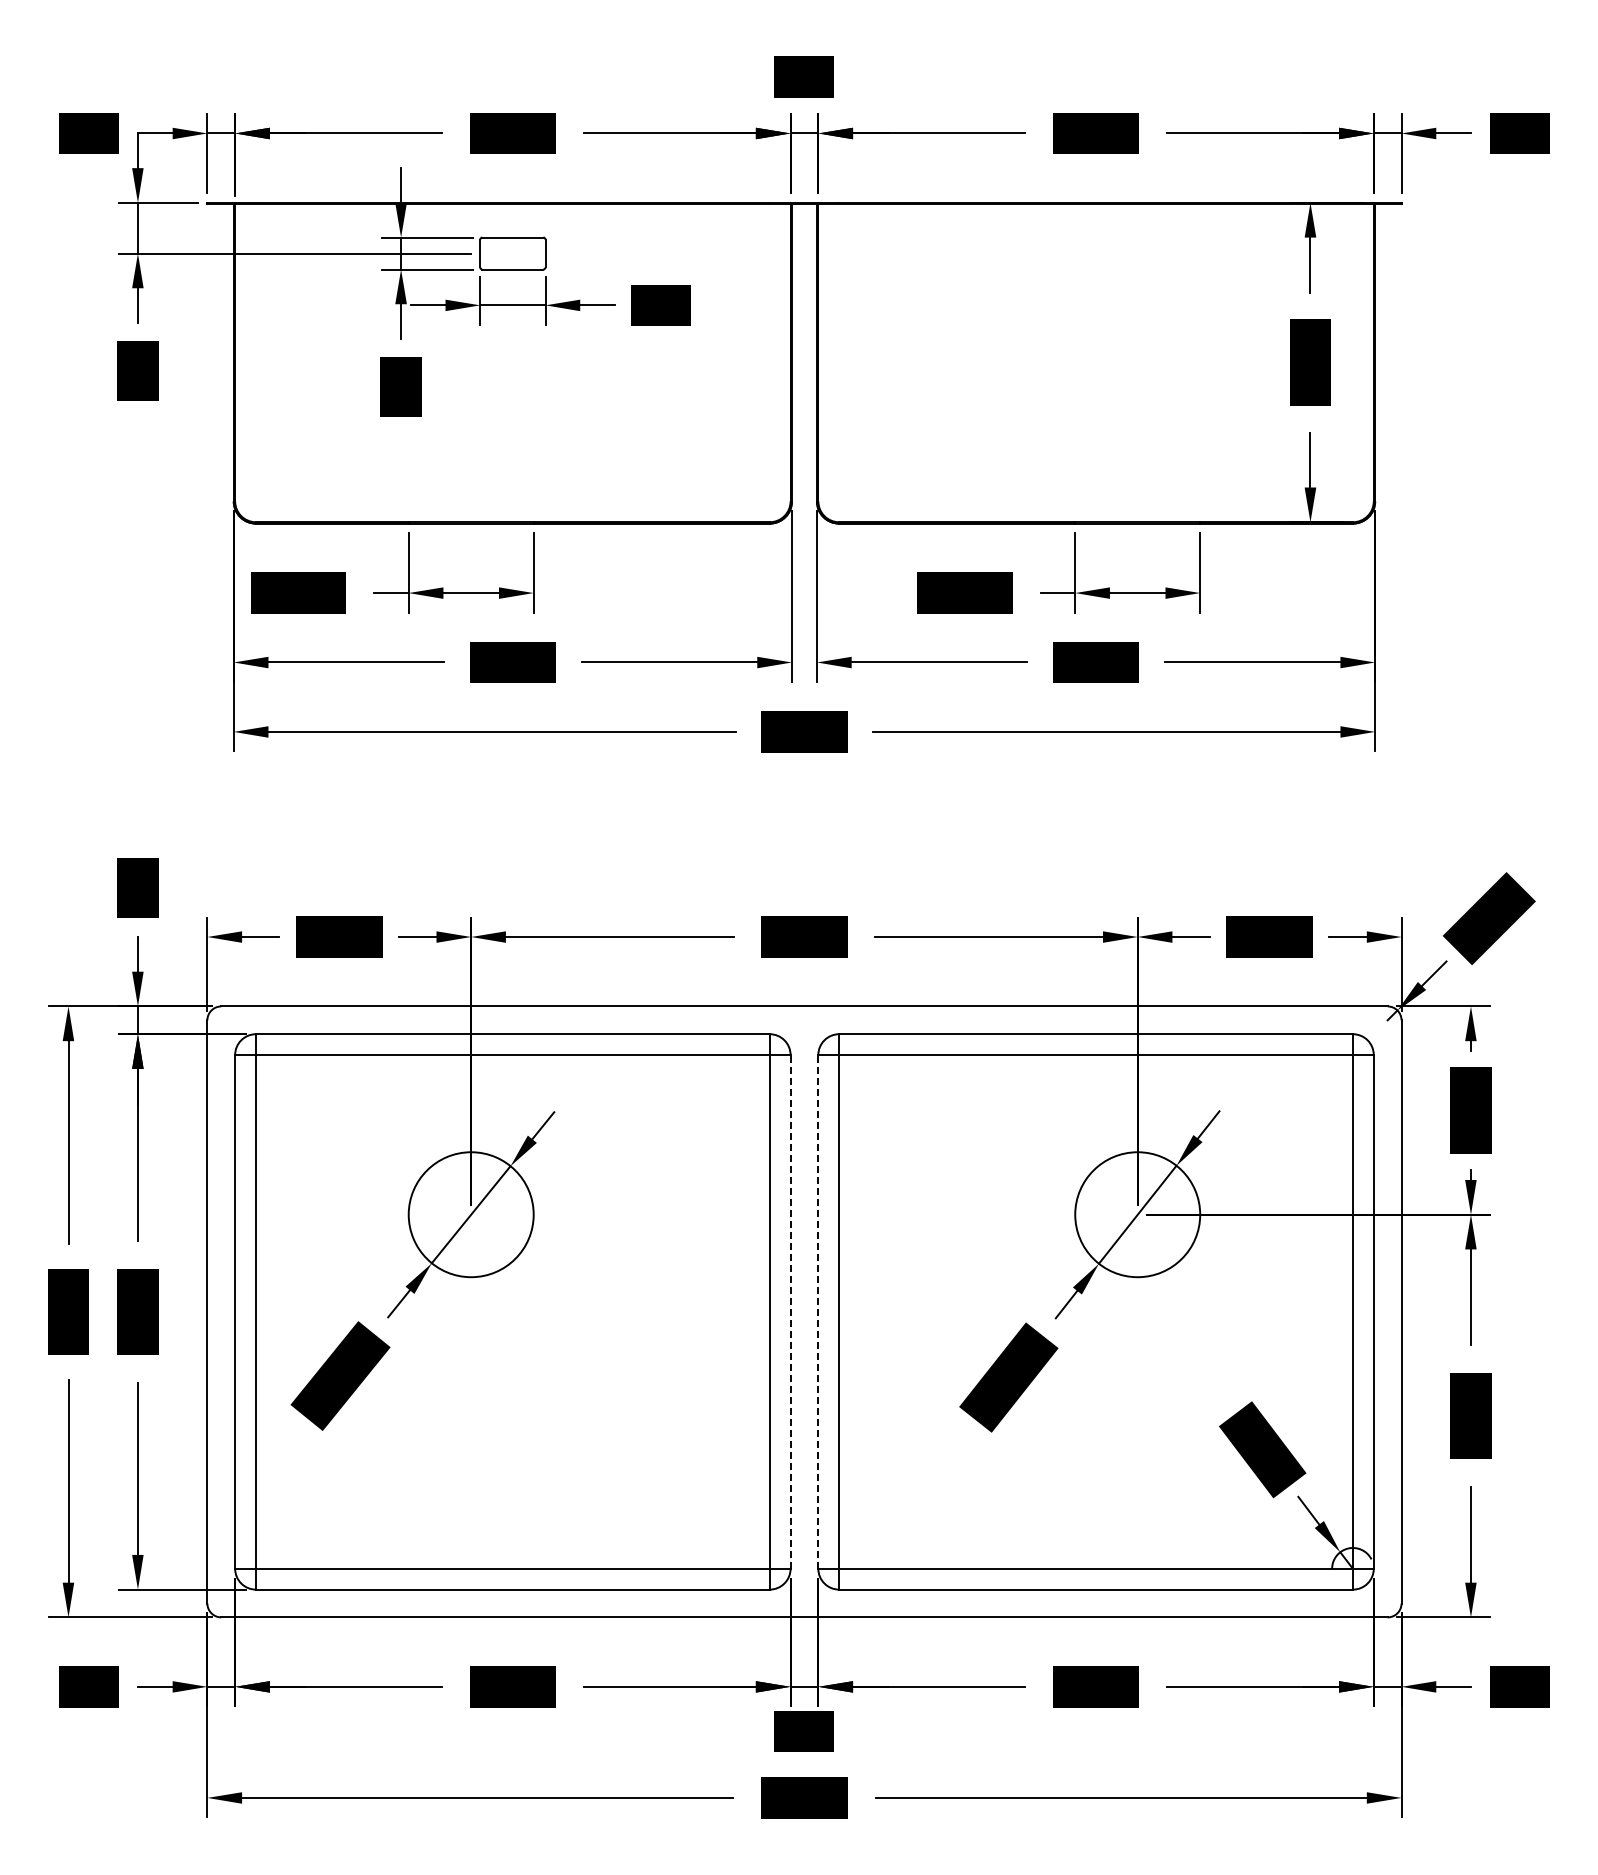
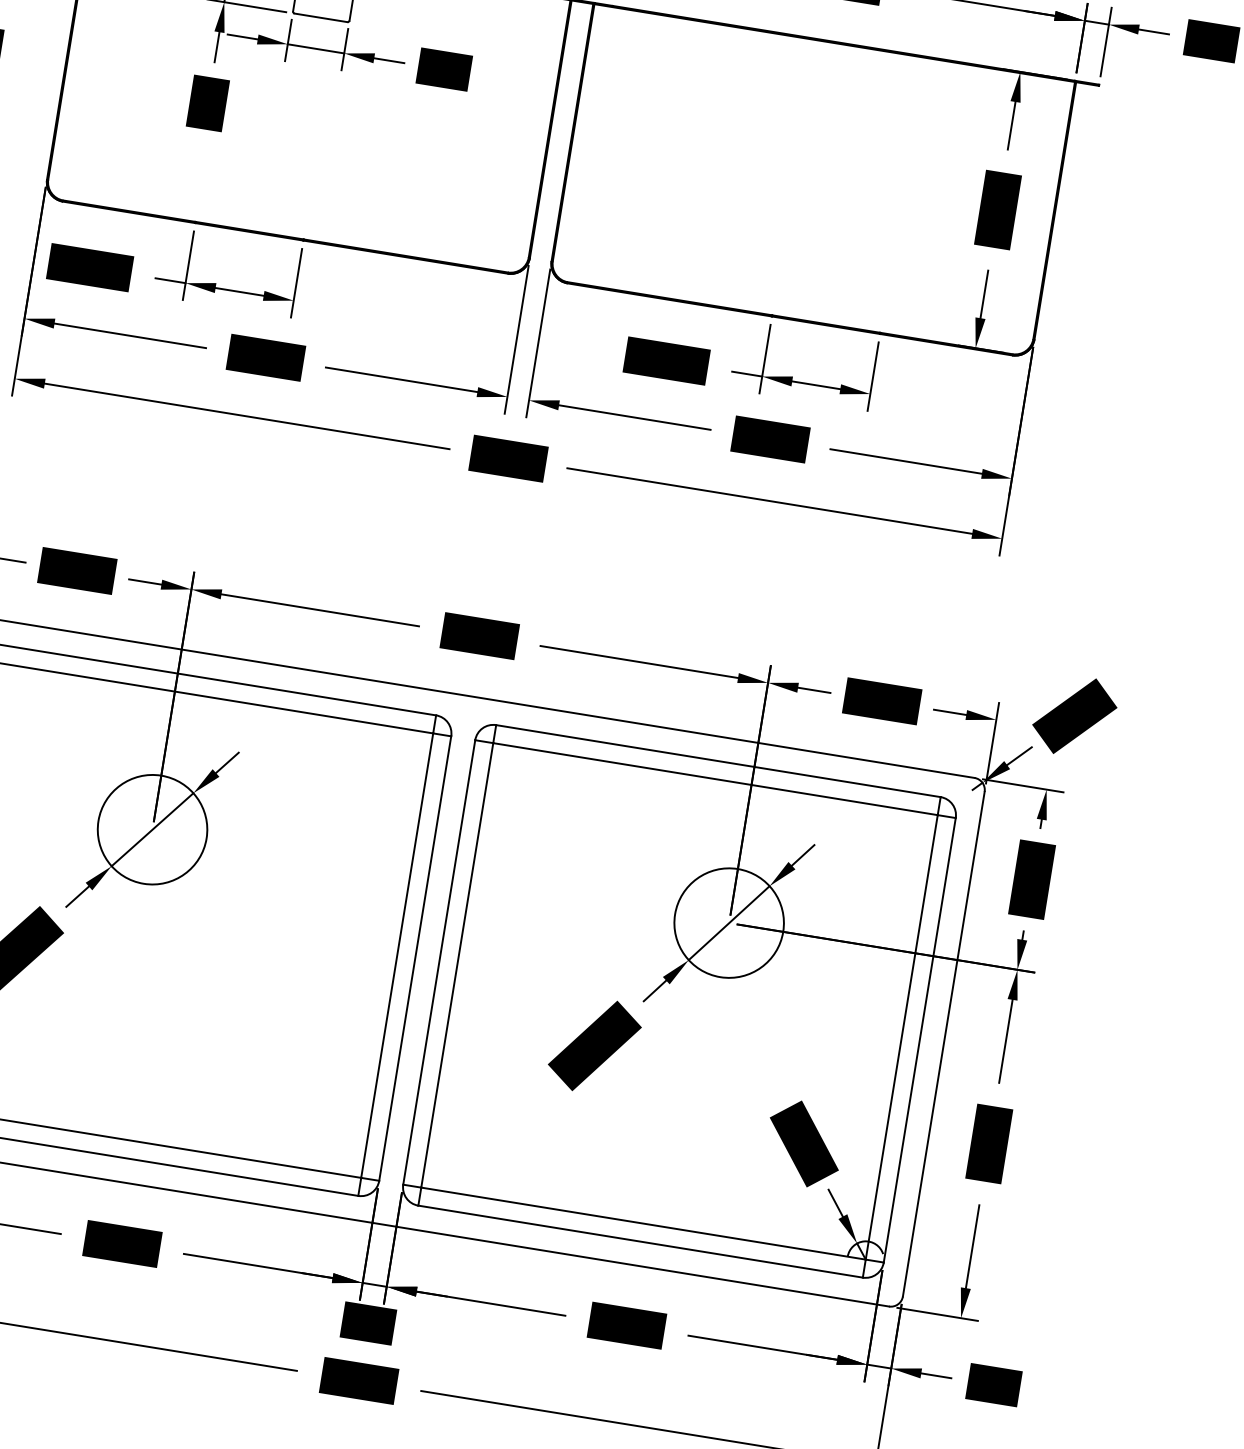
line: (790, 1311) -> (415, 958), dashed -> solid
line: (818, 1311) -> (439, 962), dashed -> solid

